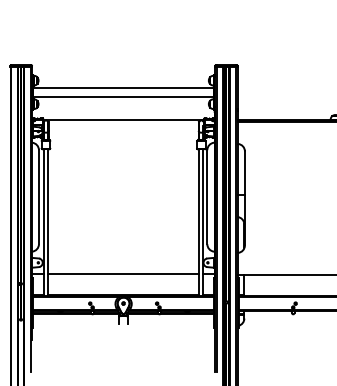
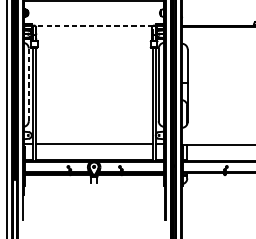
line: (123, 96) -> (94, 7), removed
line: (123, 120) -> (94, 25), solid -> dashed
line: (38, 197) -> (28, 85), solid -> dashed

